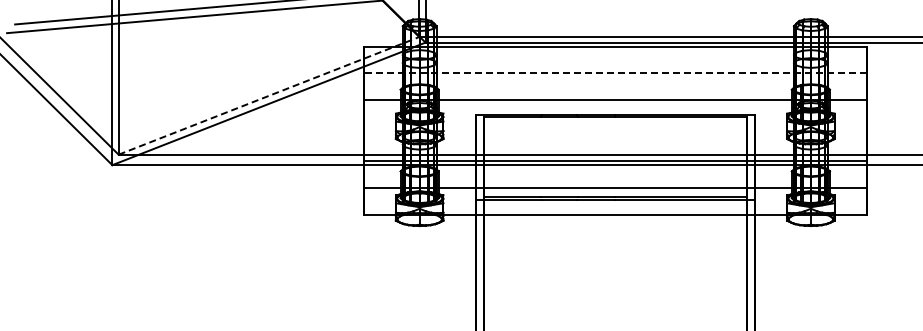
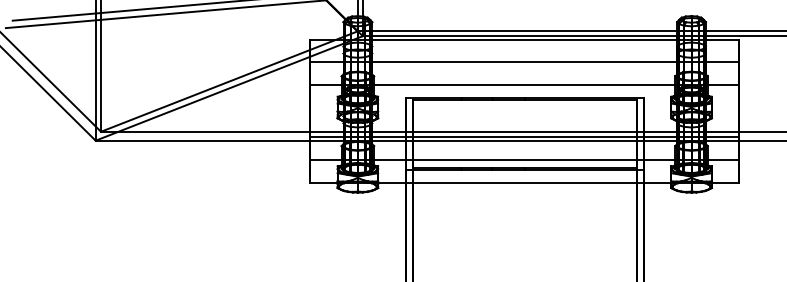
line: (614, 73) -> (524, 62), dashed -> solid
line: (269, 95) -> (229, 81), dashed -> solid

